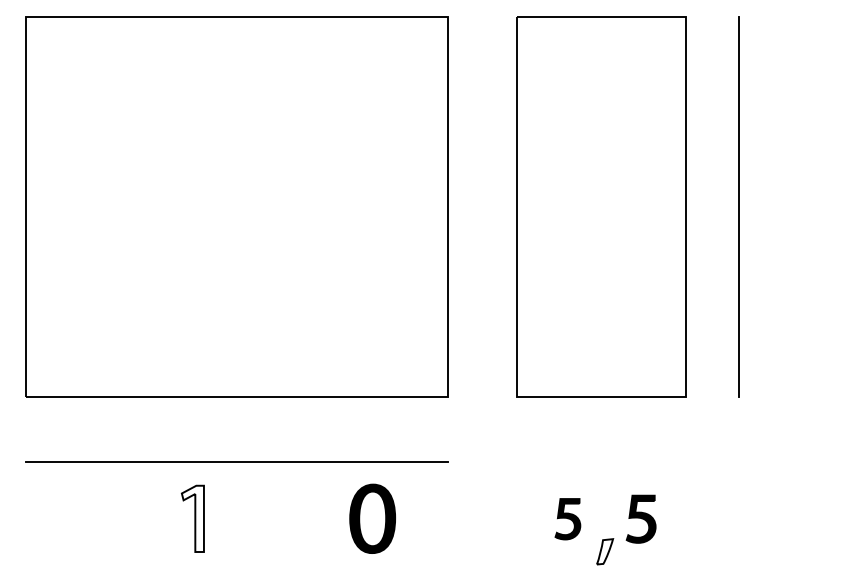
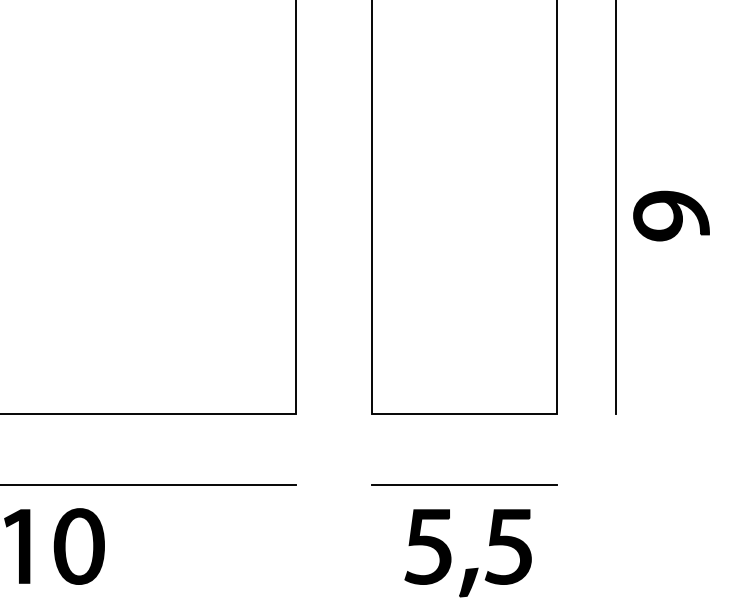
part: (790, 217) -> (671, 216), added
line: (600, 462) -> (463, 484), added
fill: (192, 518) -> (16, 546), added
part: (372, 518) -> (79, 546), moved
part: (567, 518) -> (427, 546), size x1.67
part: (640, 518) -> (507, 546), size x1.43
fill: (604, 551) -> (468, 582), added

